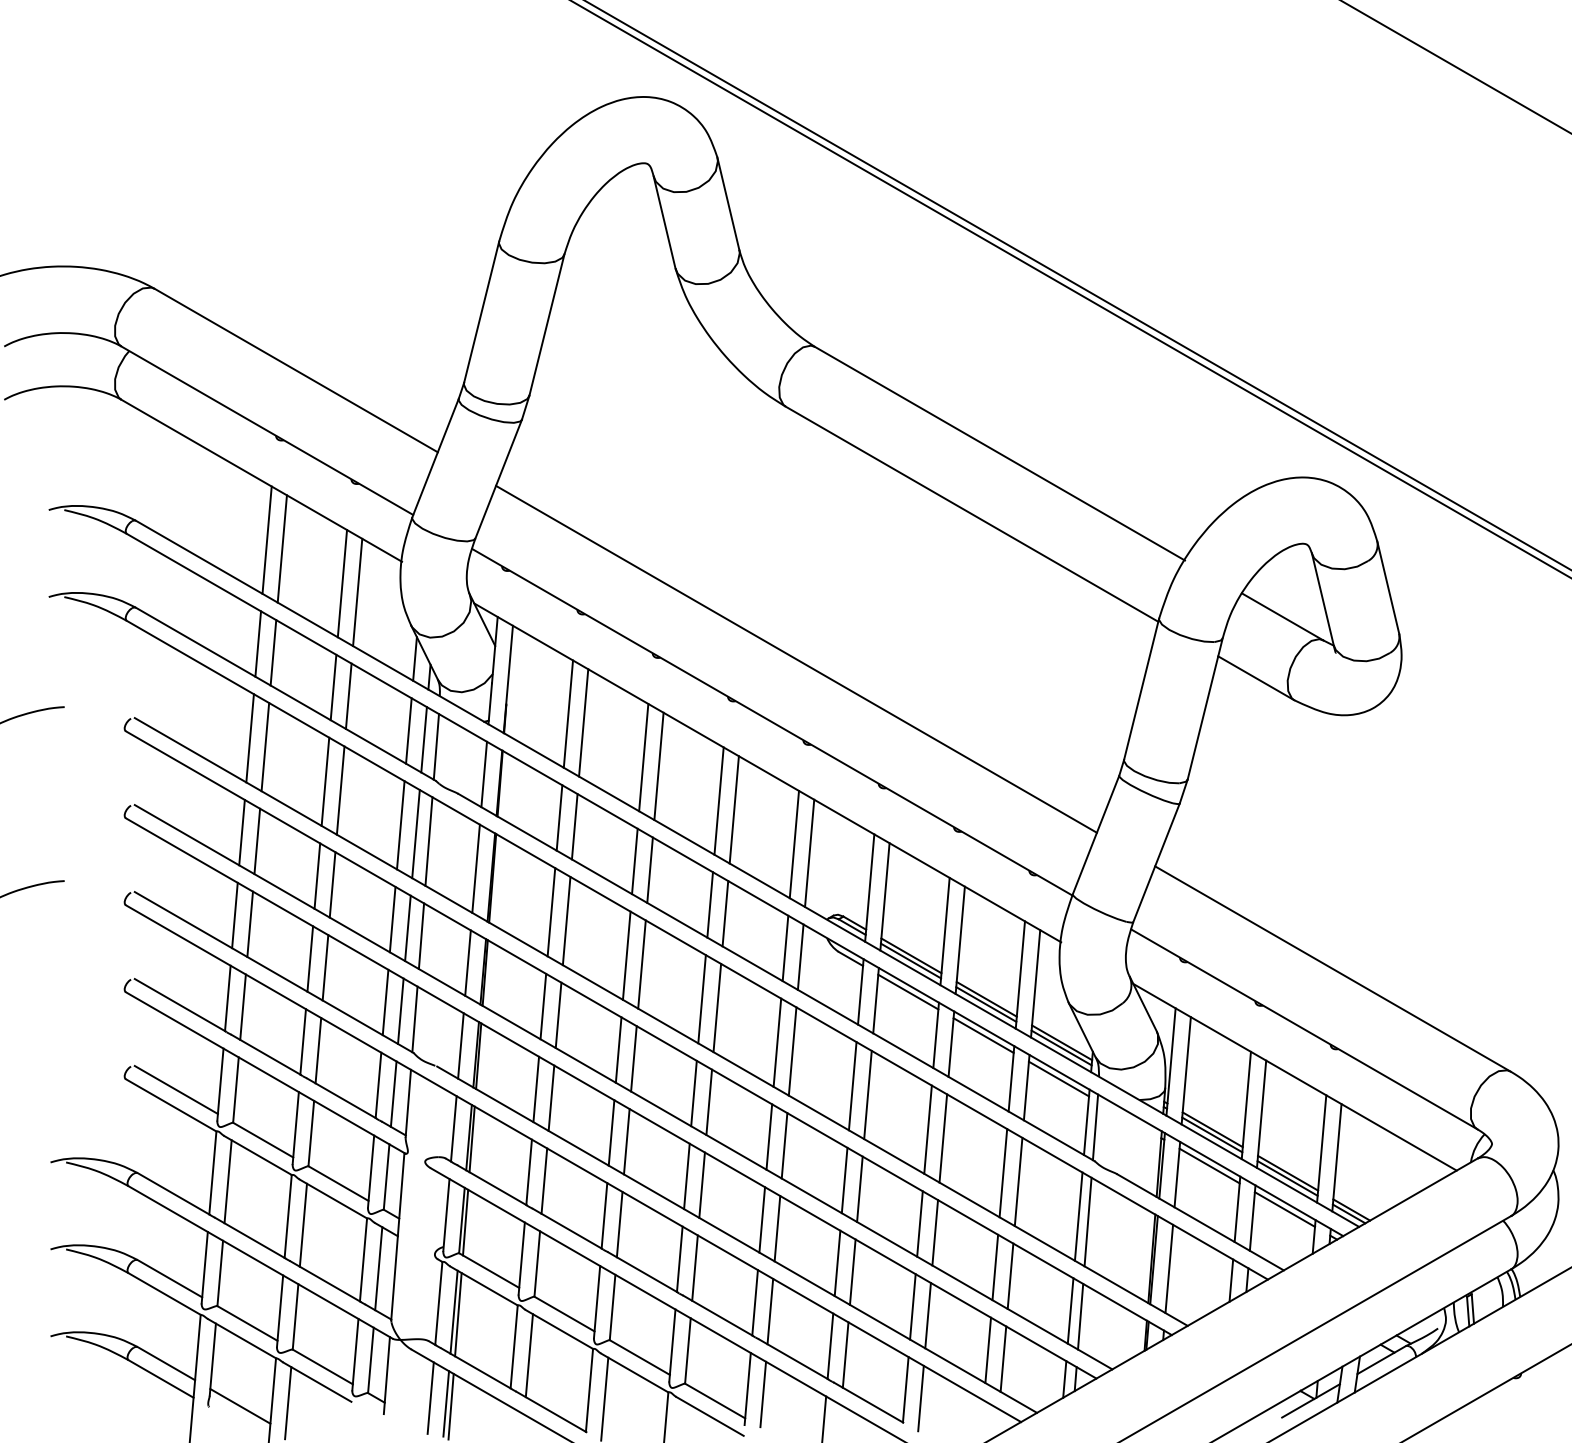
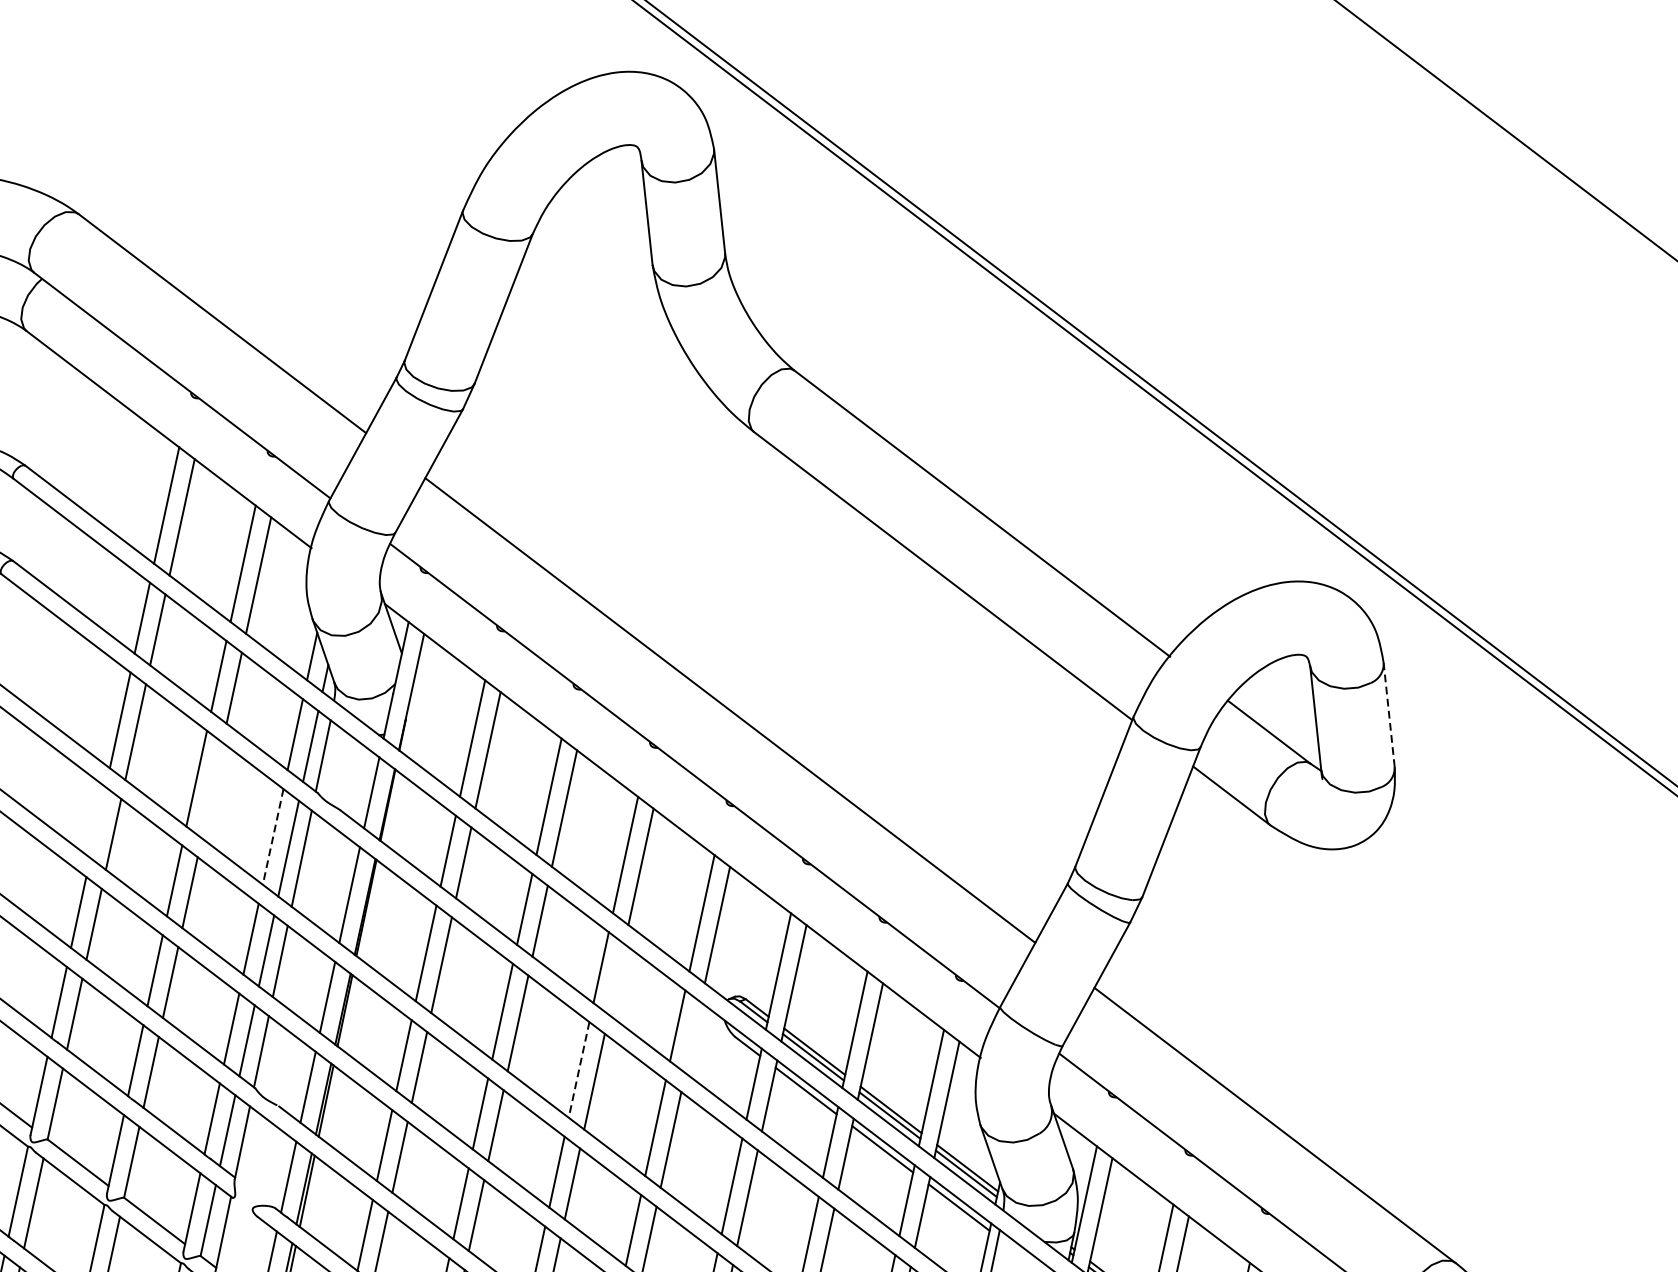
line: (1388, 587) -> (1389, 714), solid -> dashed
line: (340, 790) -> (211, 790), removed
line: (400, 825) -> (272, 837), solid -> dashed
line: (241, 832) -> (97, 822), removed
line: (725, 913) -> (616, 979), removed
line: (800, 956) -> (692, 1036), removed
line: (702, 999) -> (579, 1070), solid -> dashed

